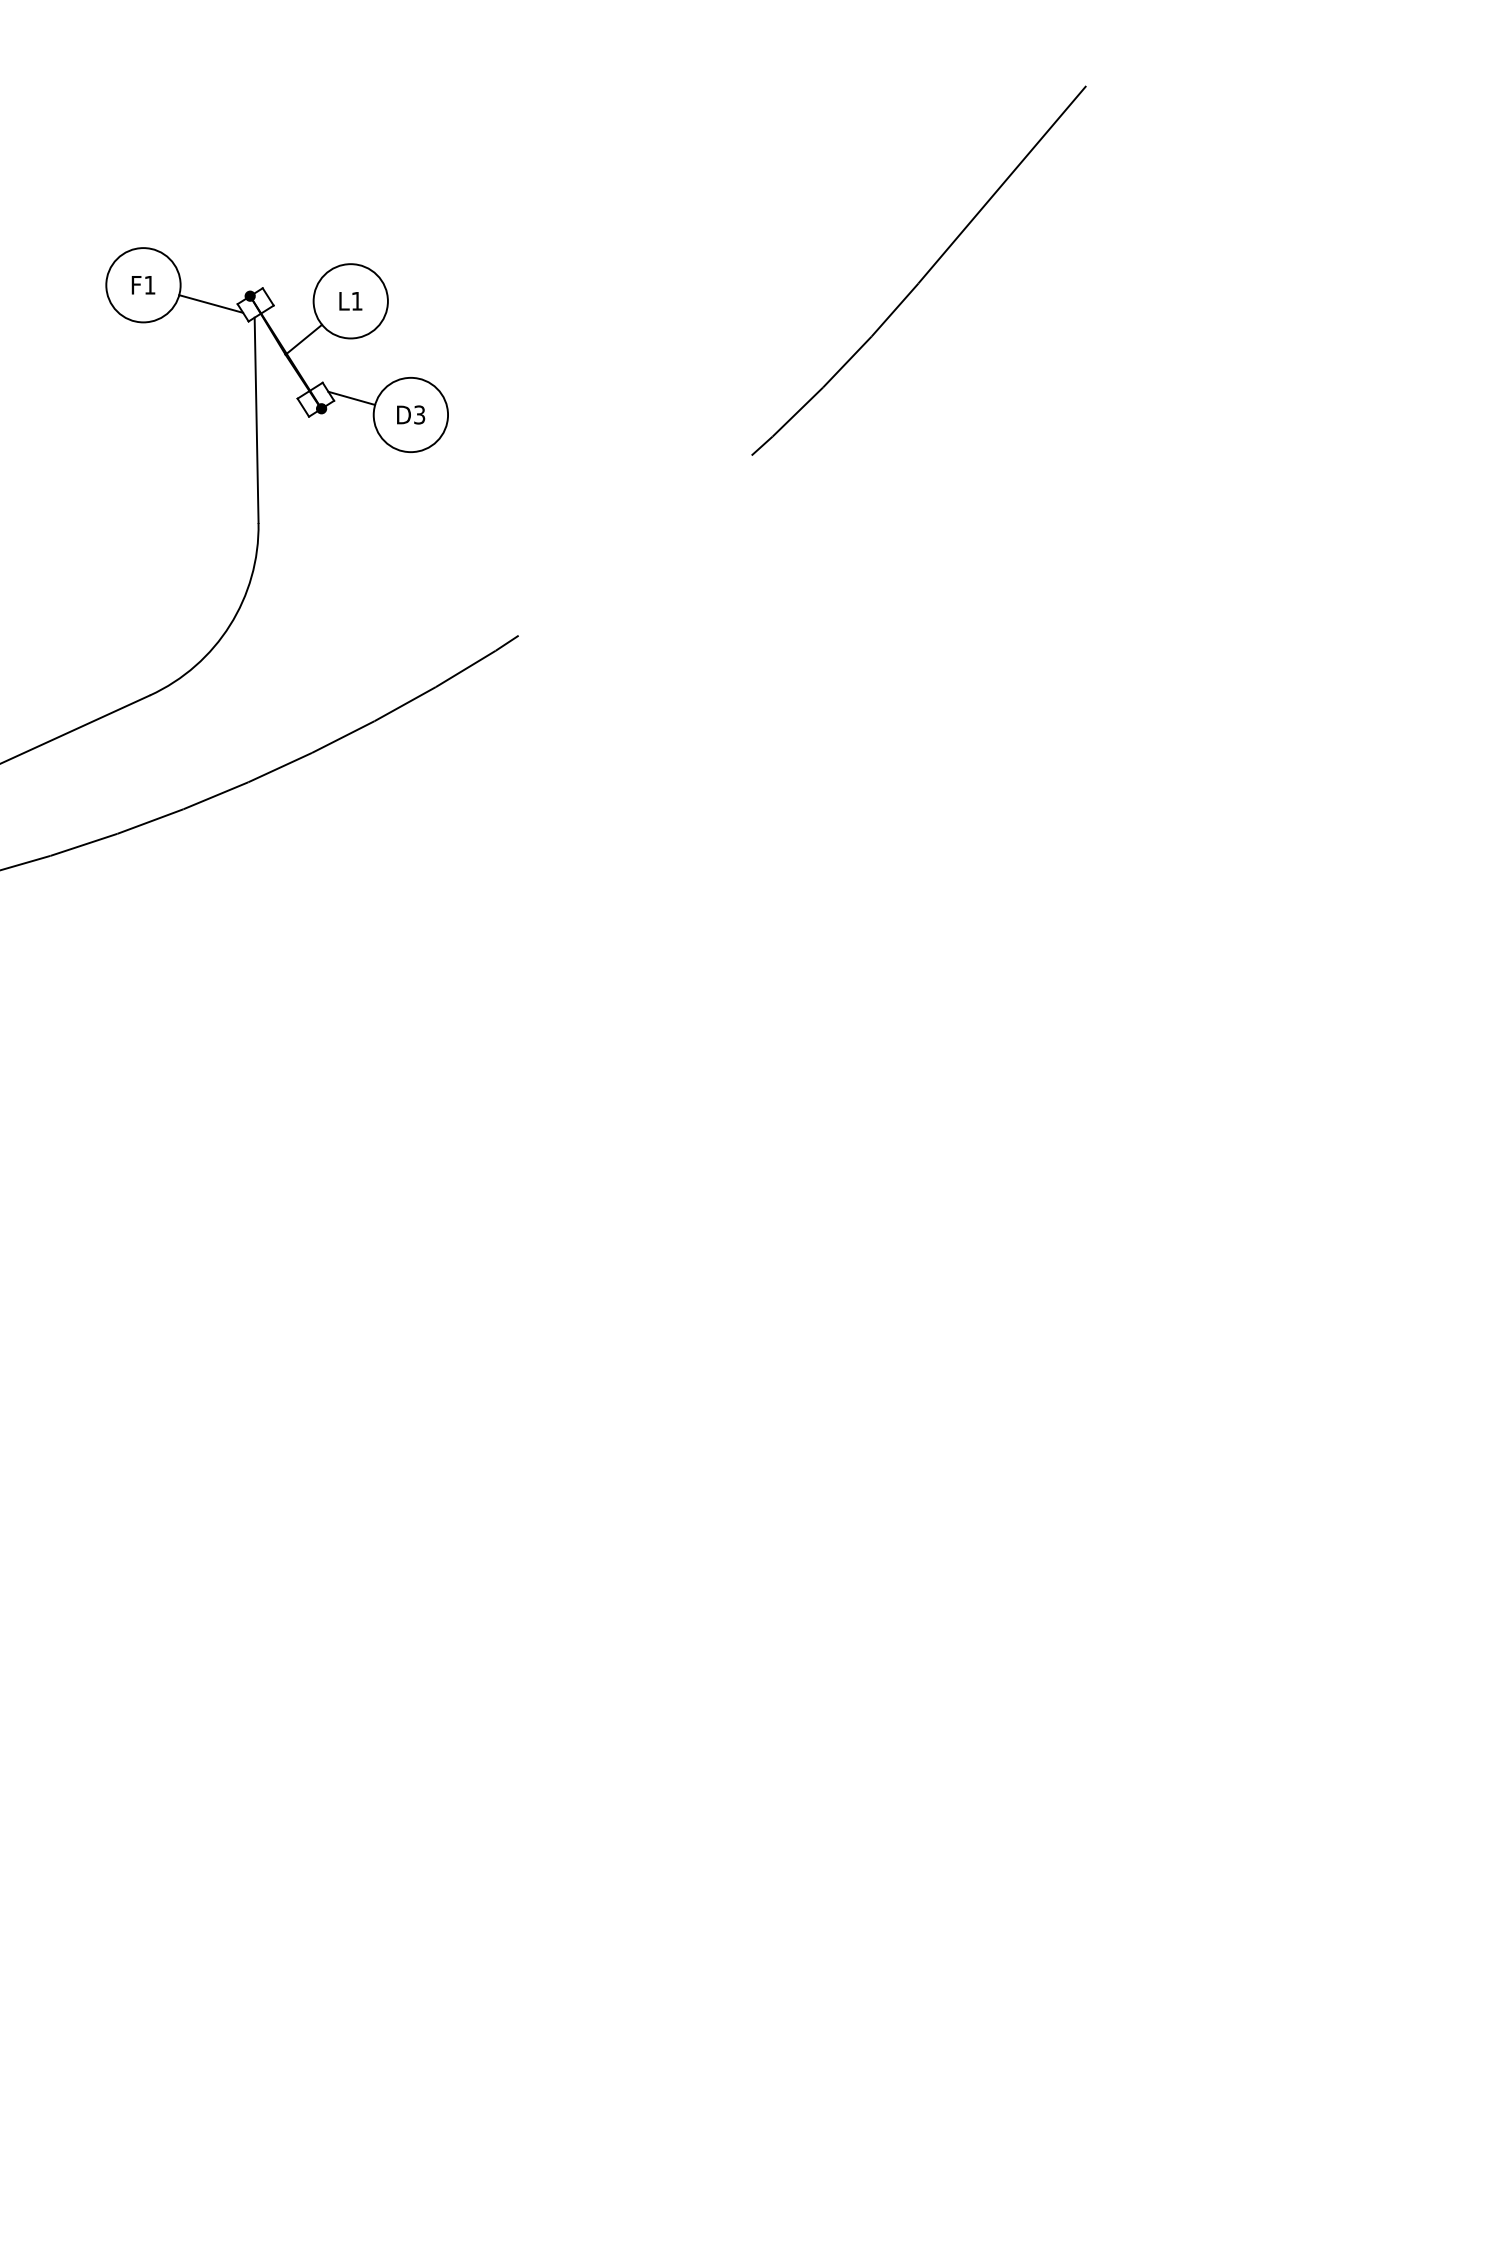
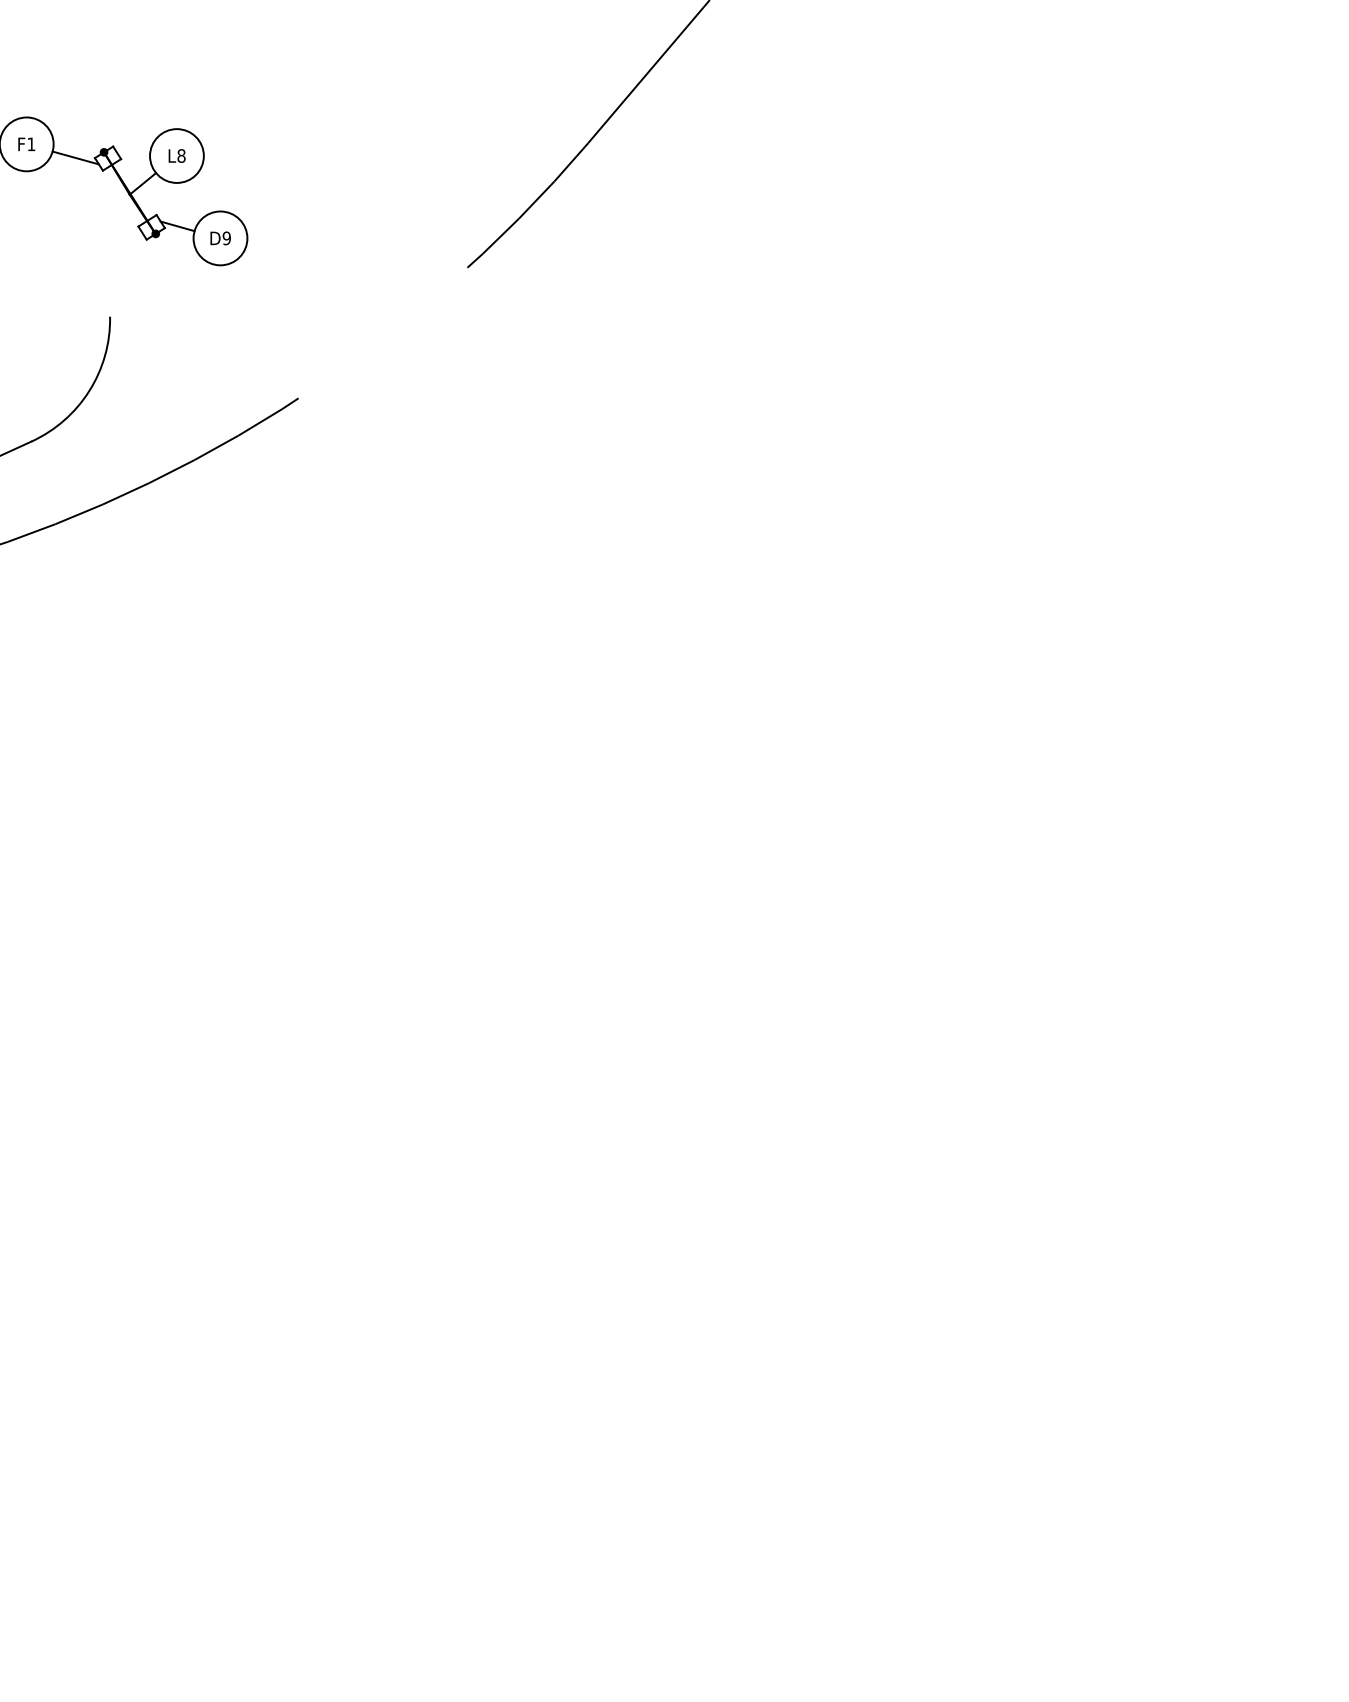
text: (357, 300) -> (181, 155), L1 -> L8
text: (419, 415) -> (226, 238), D3 -> D9
line: (256, 419) -> (108, 241), removed

